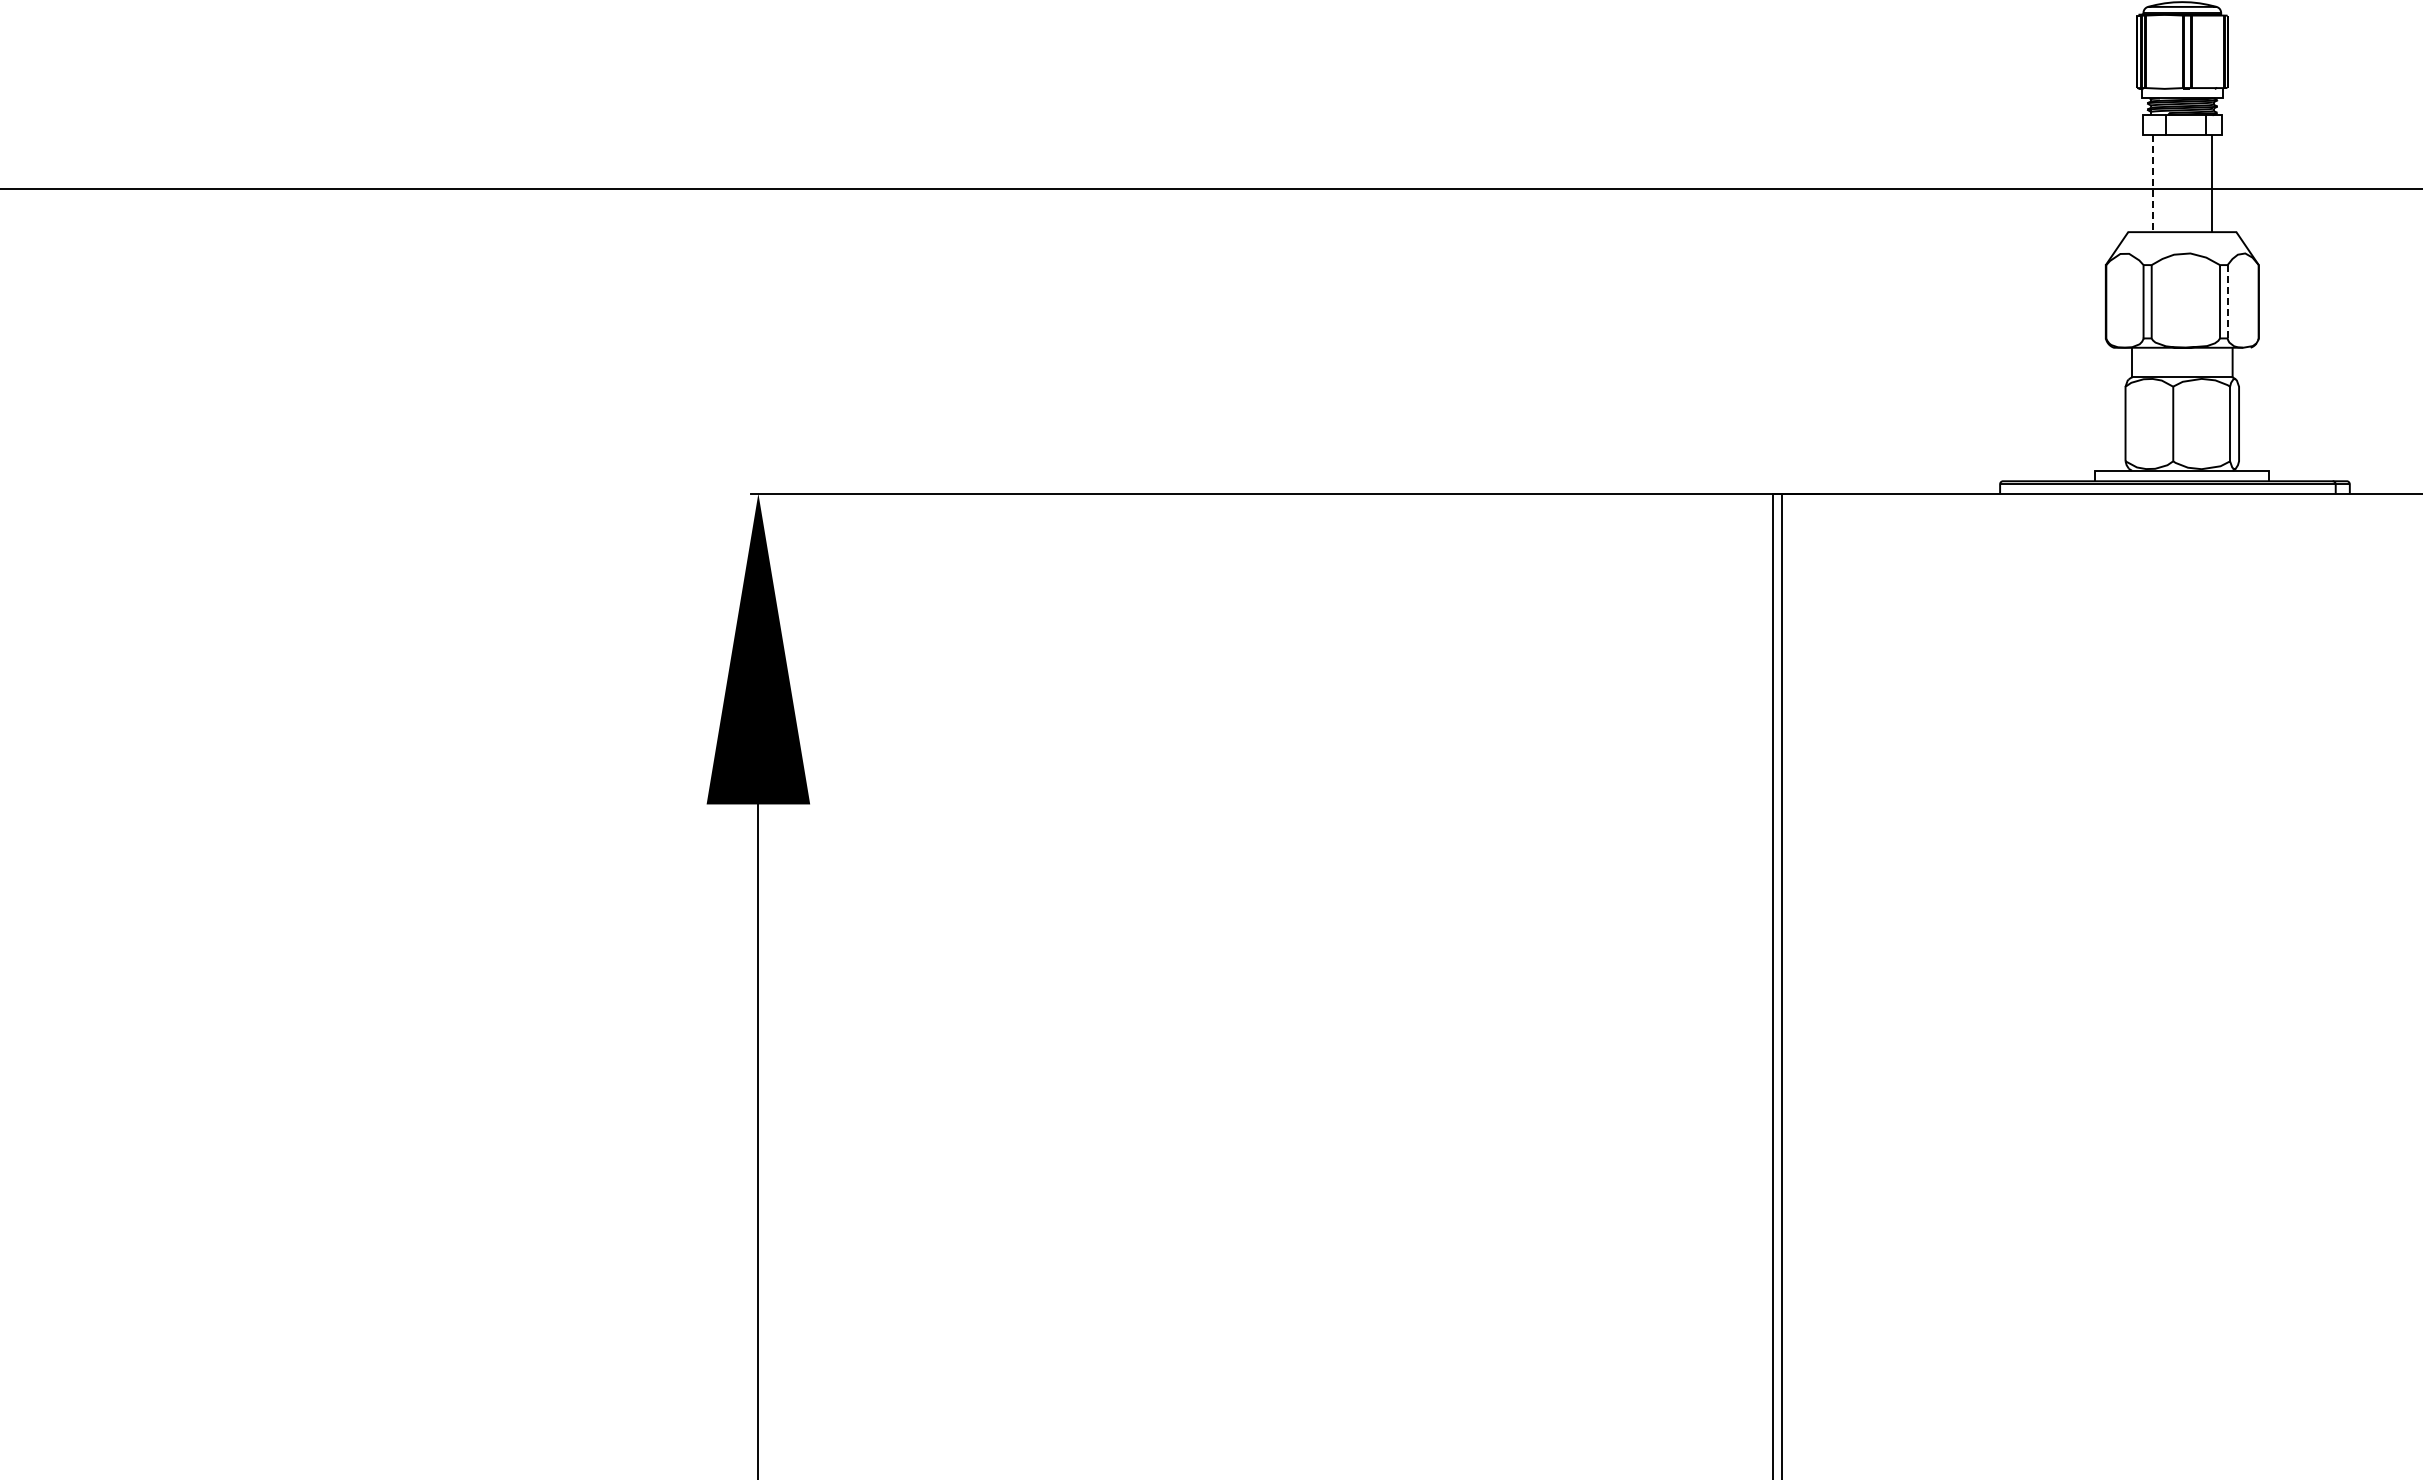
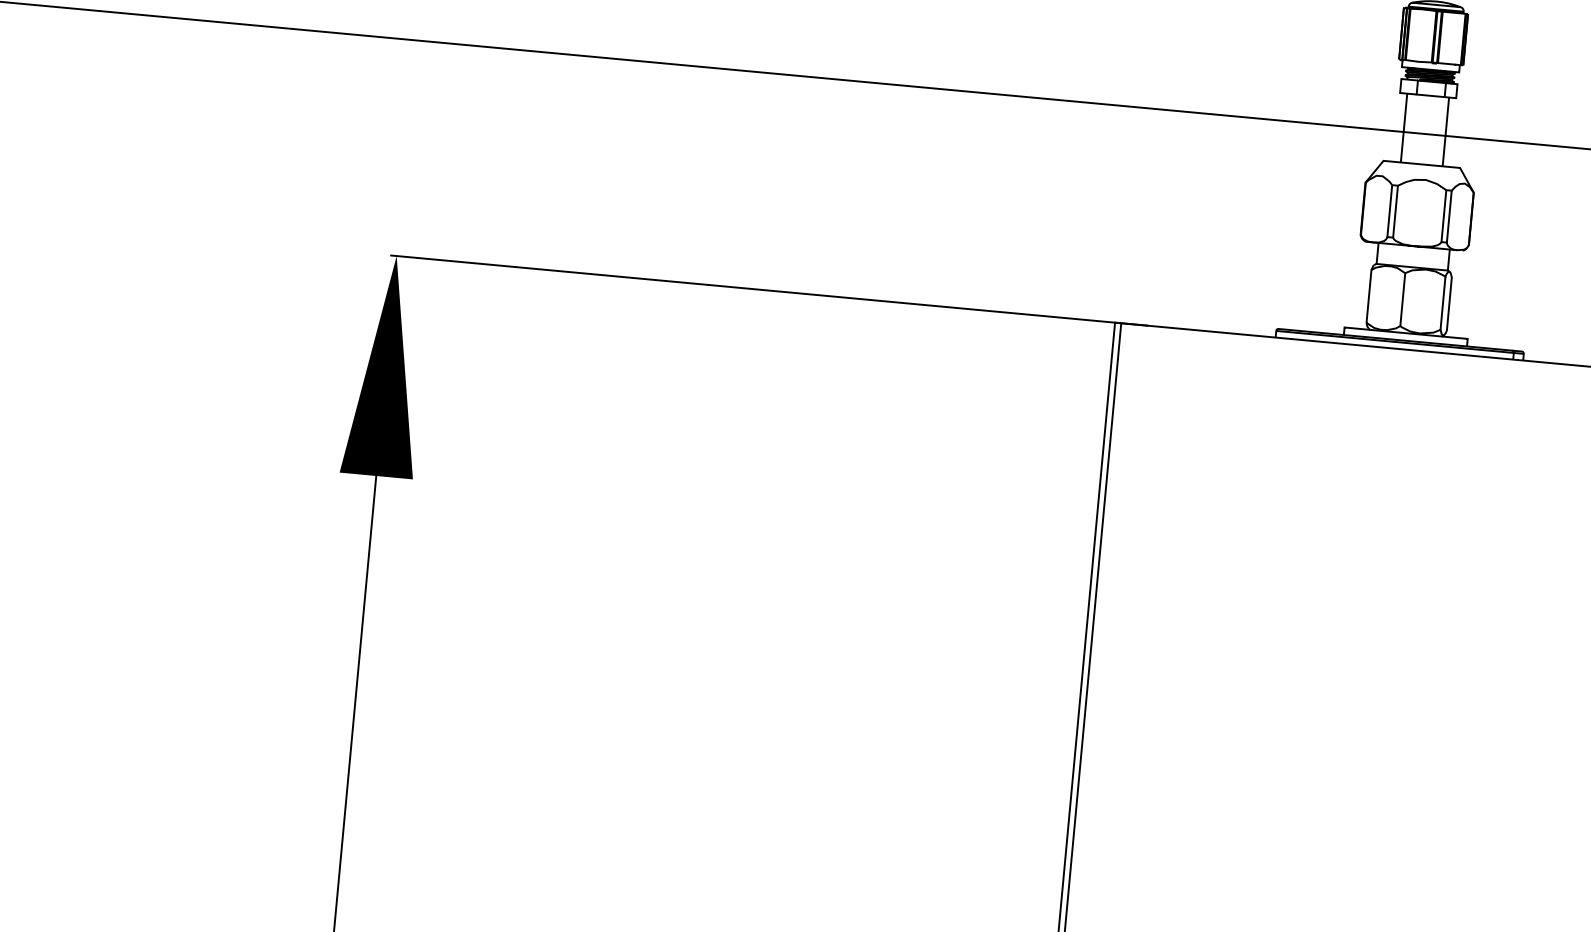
line: (2152, 183) -> (1403, 128), dashed -> solid
line: (2227, 301) -> (1449, 216), dashed -> solid

